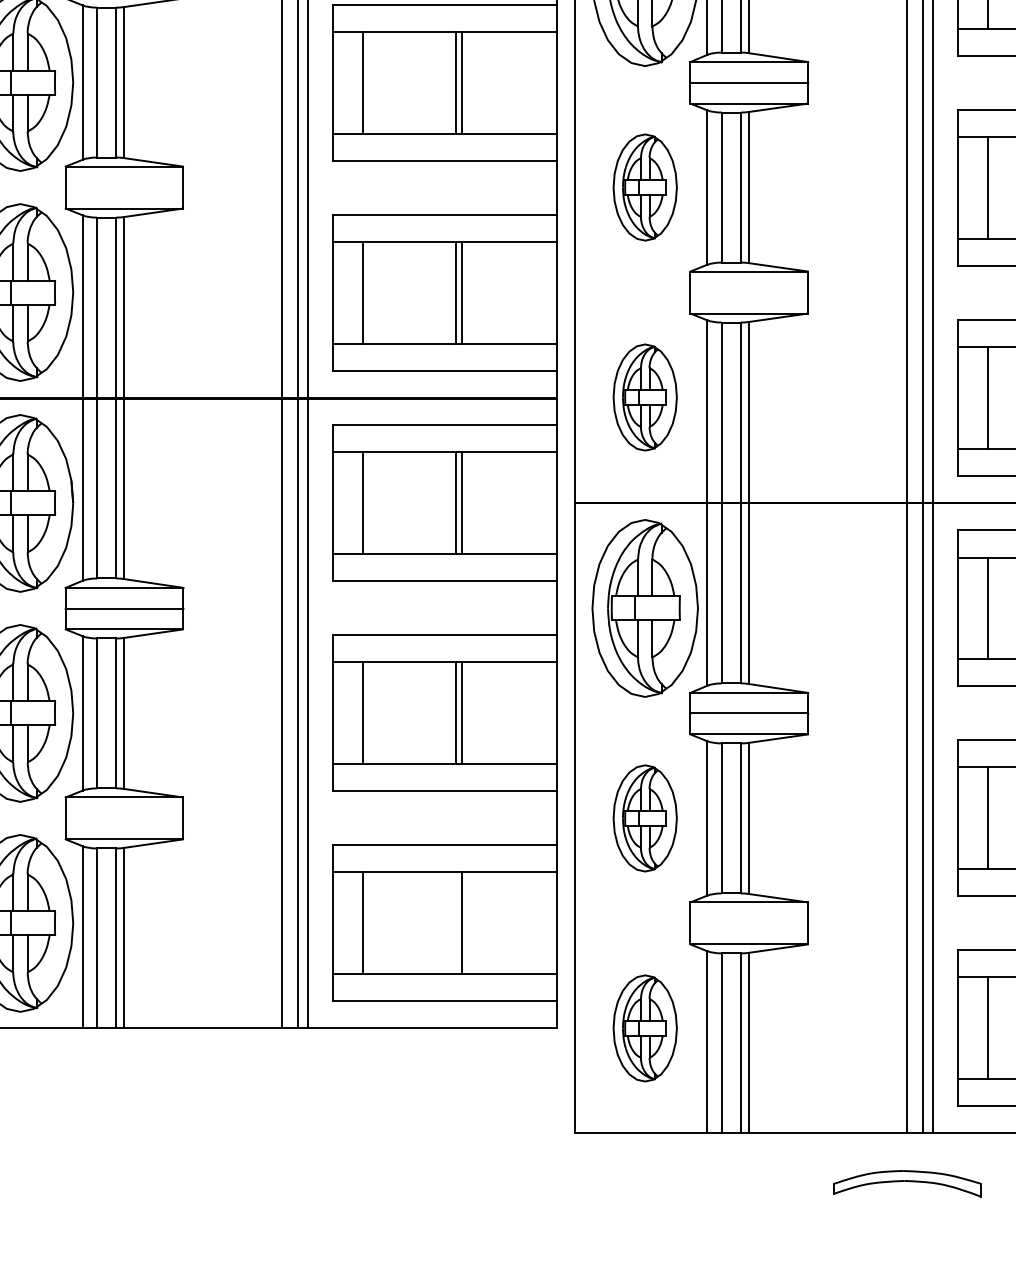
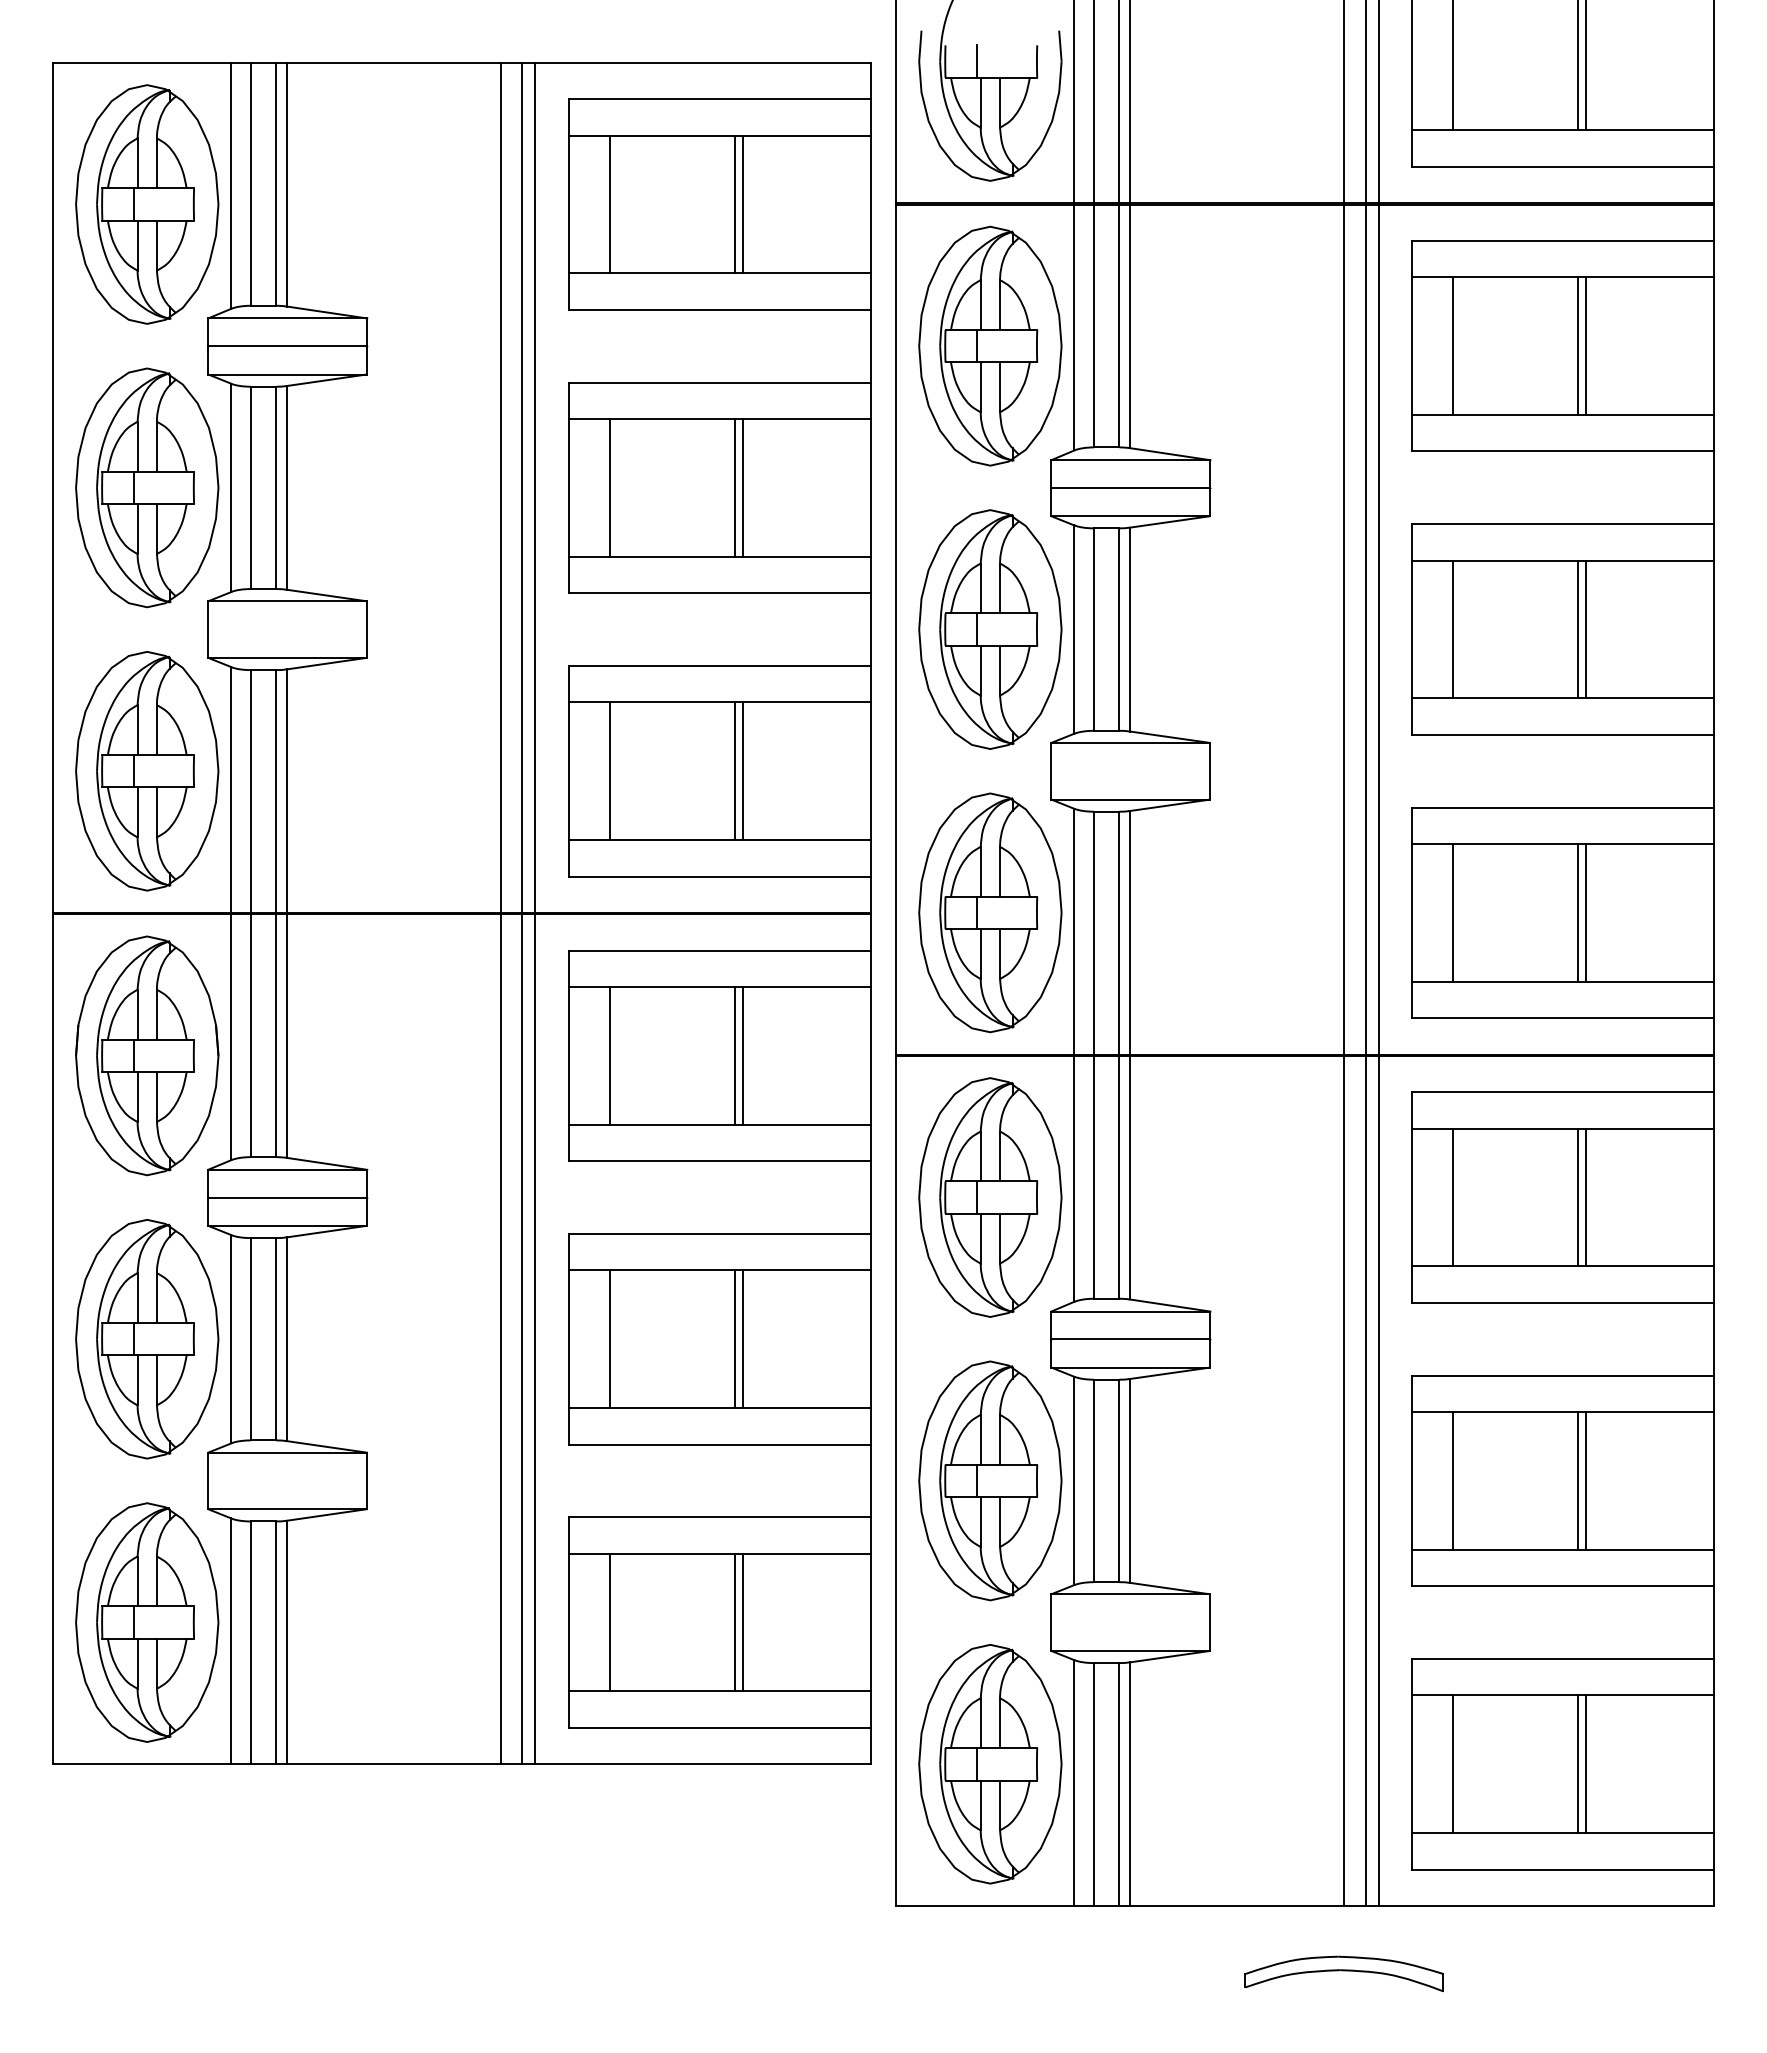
part: (645, 187) -> (990, 629), size x1.67
part: (645, 397) -> (990, 912), size x1.67
part: (645, 818) -> (990, 1480), size x1.67
line: (456, 923) -> (735, 1622), added
part: (645, 1028) -> (990, 1764), size x1.67

